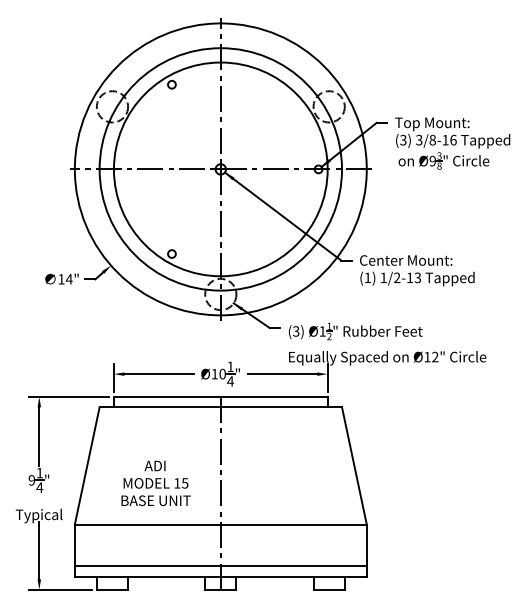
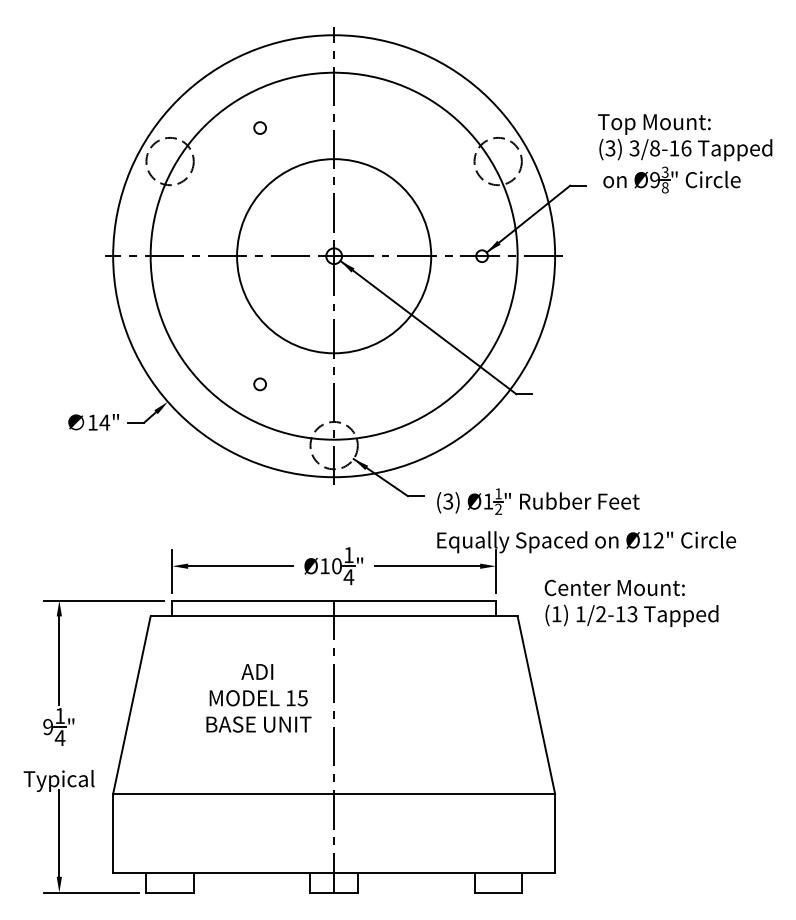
part: (452, 143) -> (684, 153), moved
circle: (220, 169) -> (333, 256), size x0.6
text: (417, 270) -> (631, 603), moved
text: (155, 483) -> (257, 698), moved
line: (220, 566) -> (333, 857), removed

